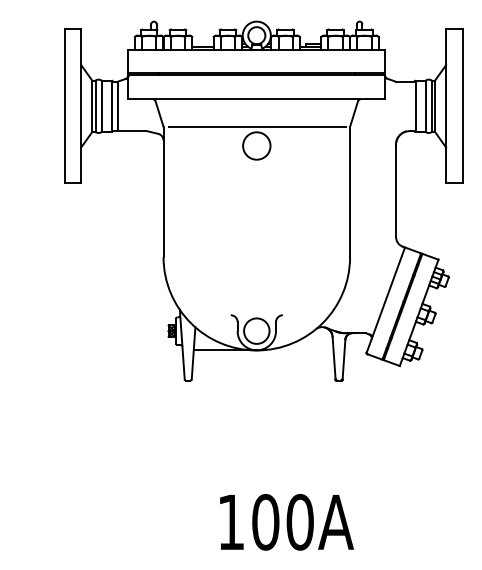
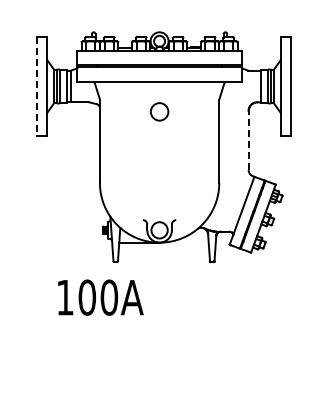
line: (64, 107) -> (36, 87), solid -> dashed
line: (256, 126) -> (159, 99), removed
line: (395, 190) -> (248, 140), solid -> dashed
text: (286, 522) -> (100, 297), moved

